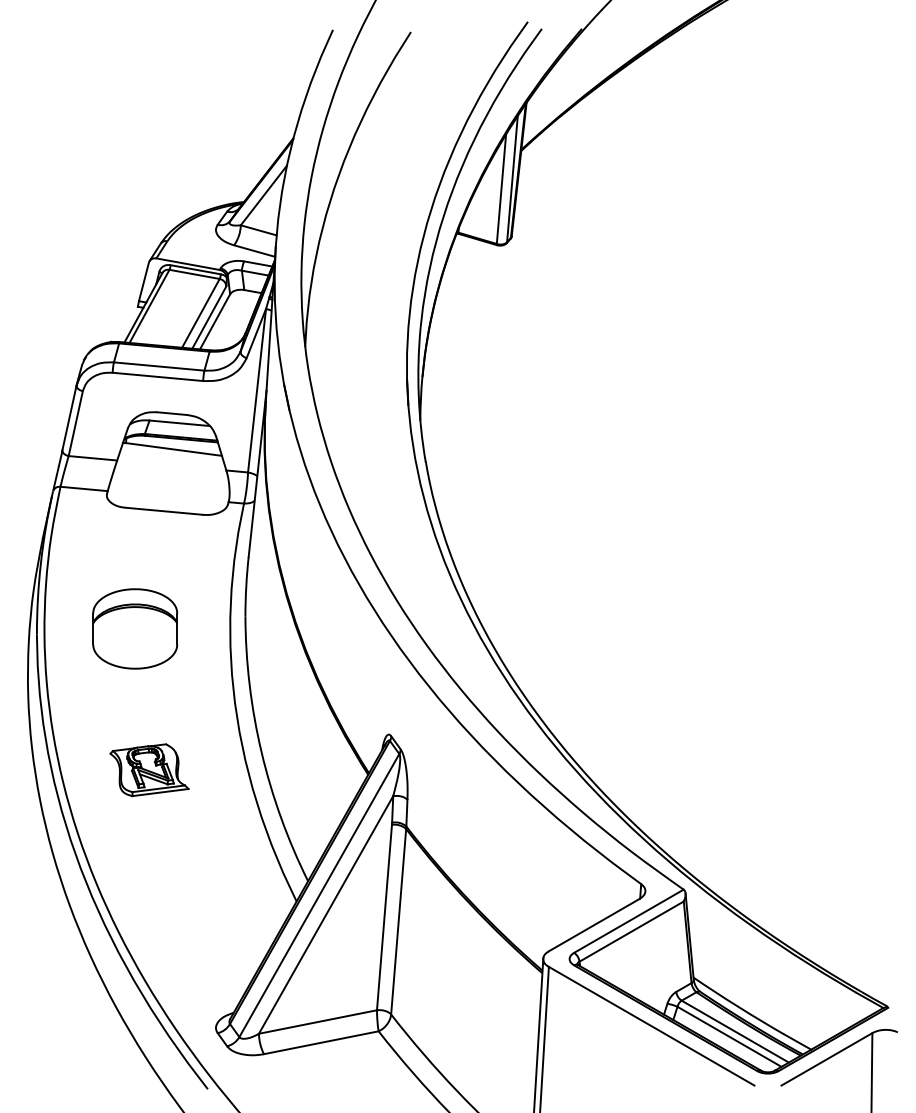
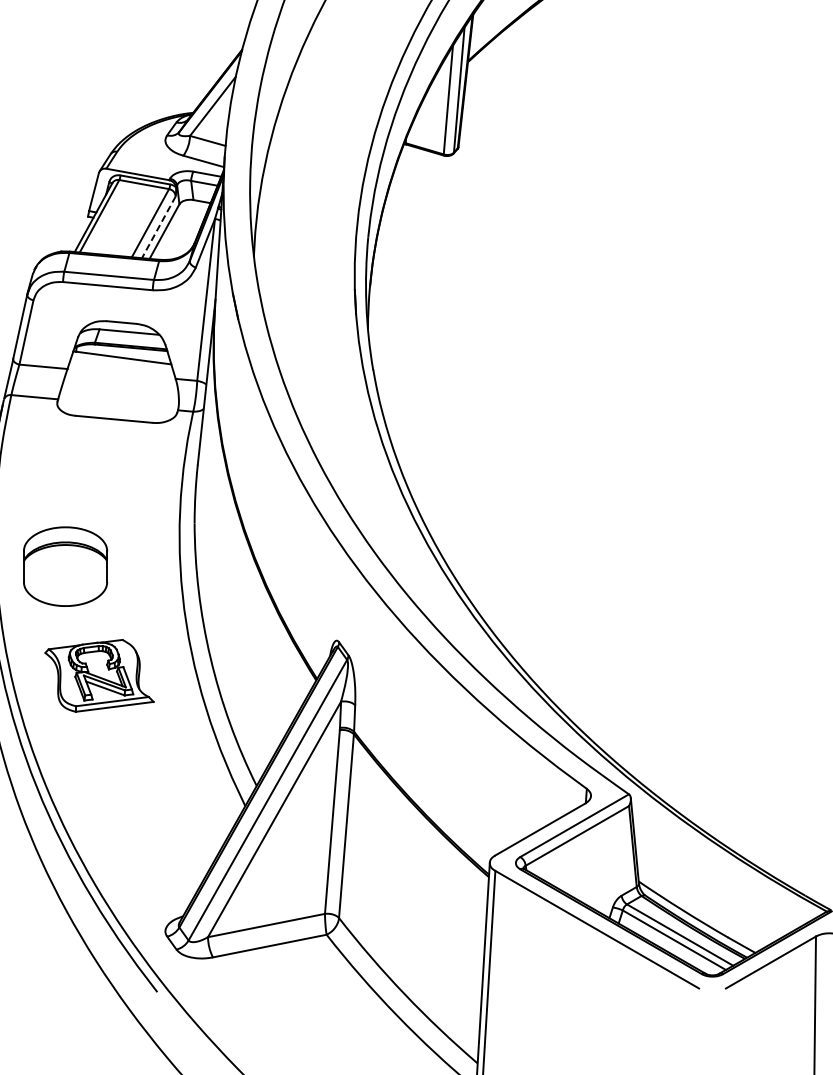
line: (209, 317) -> (159, 227), solid -> dashed
part: (135, 628) -> (65, 566), moved
part: (149, 770) -> (99, 676), size x1.4

